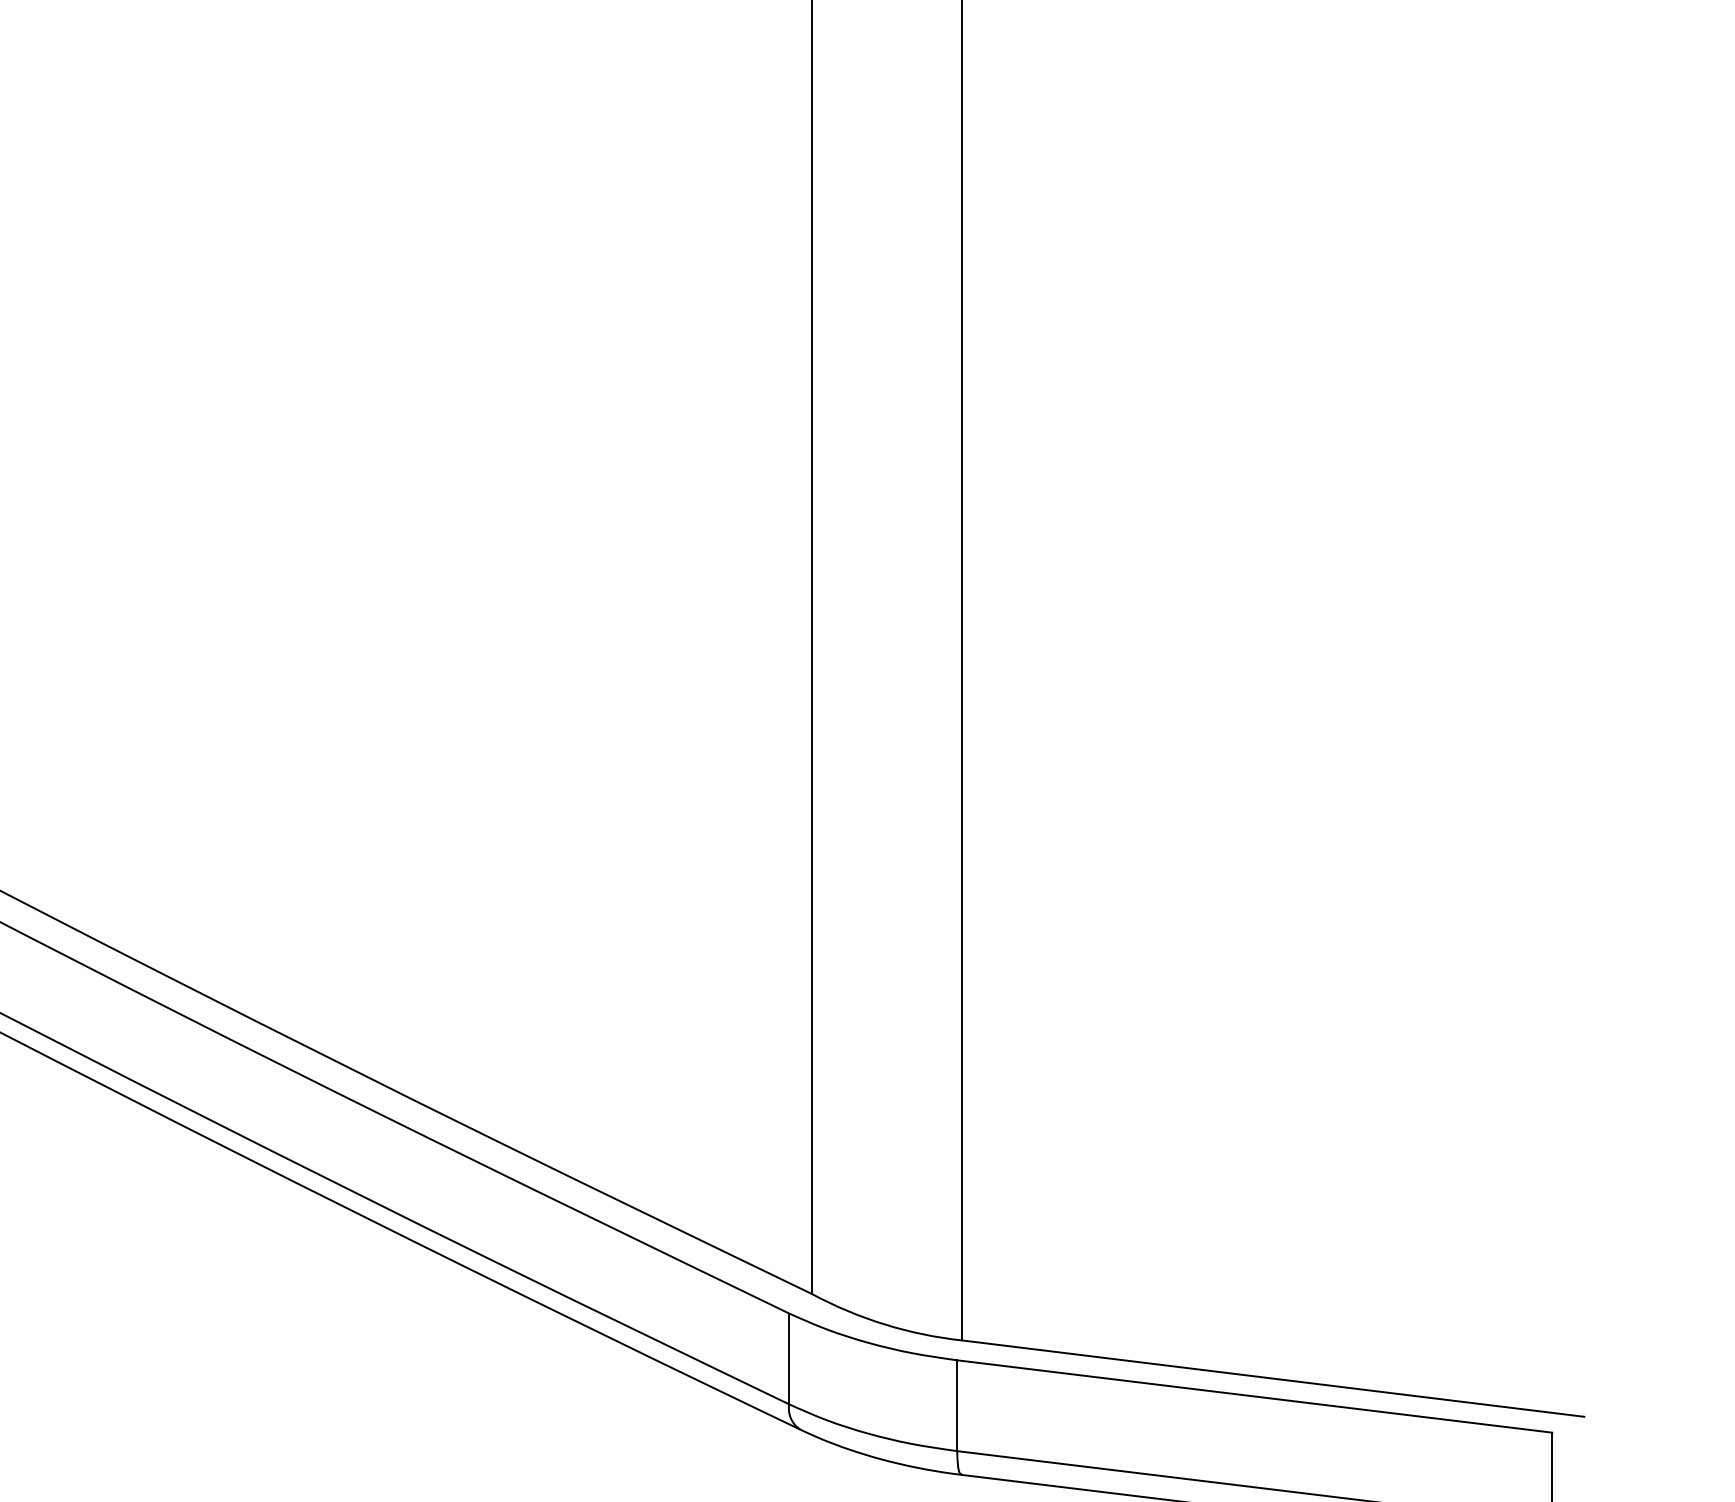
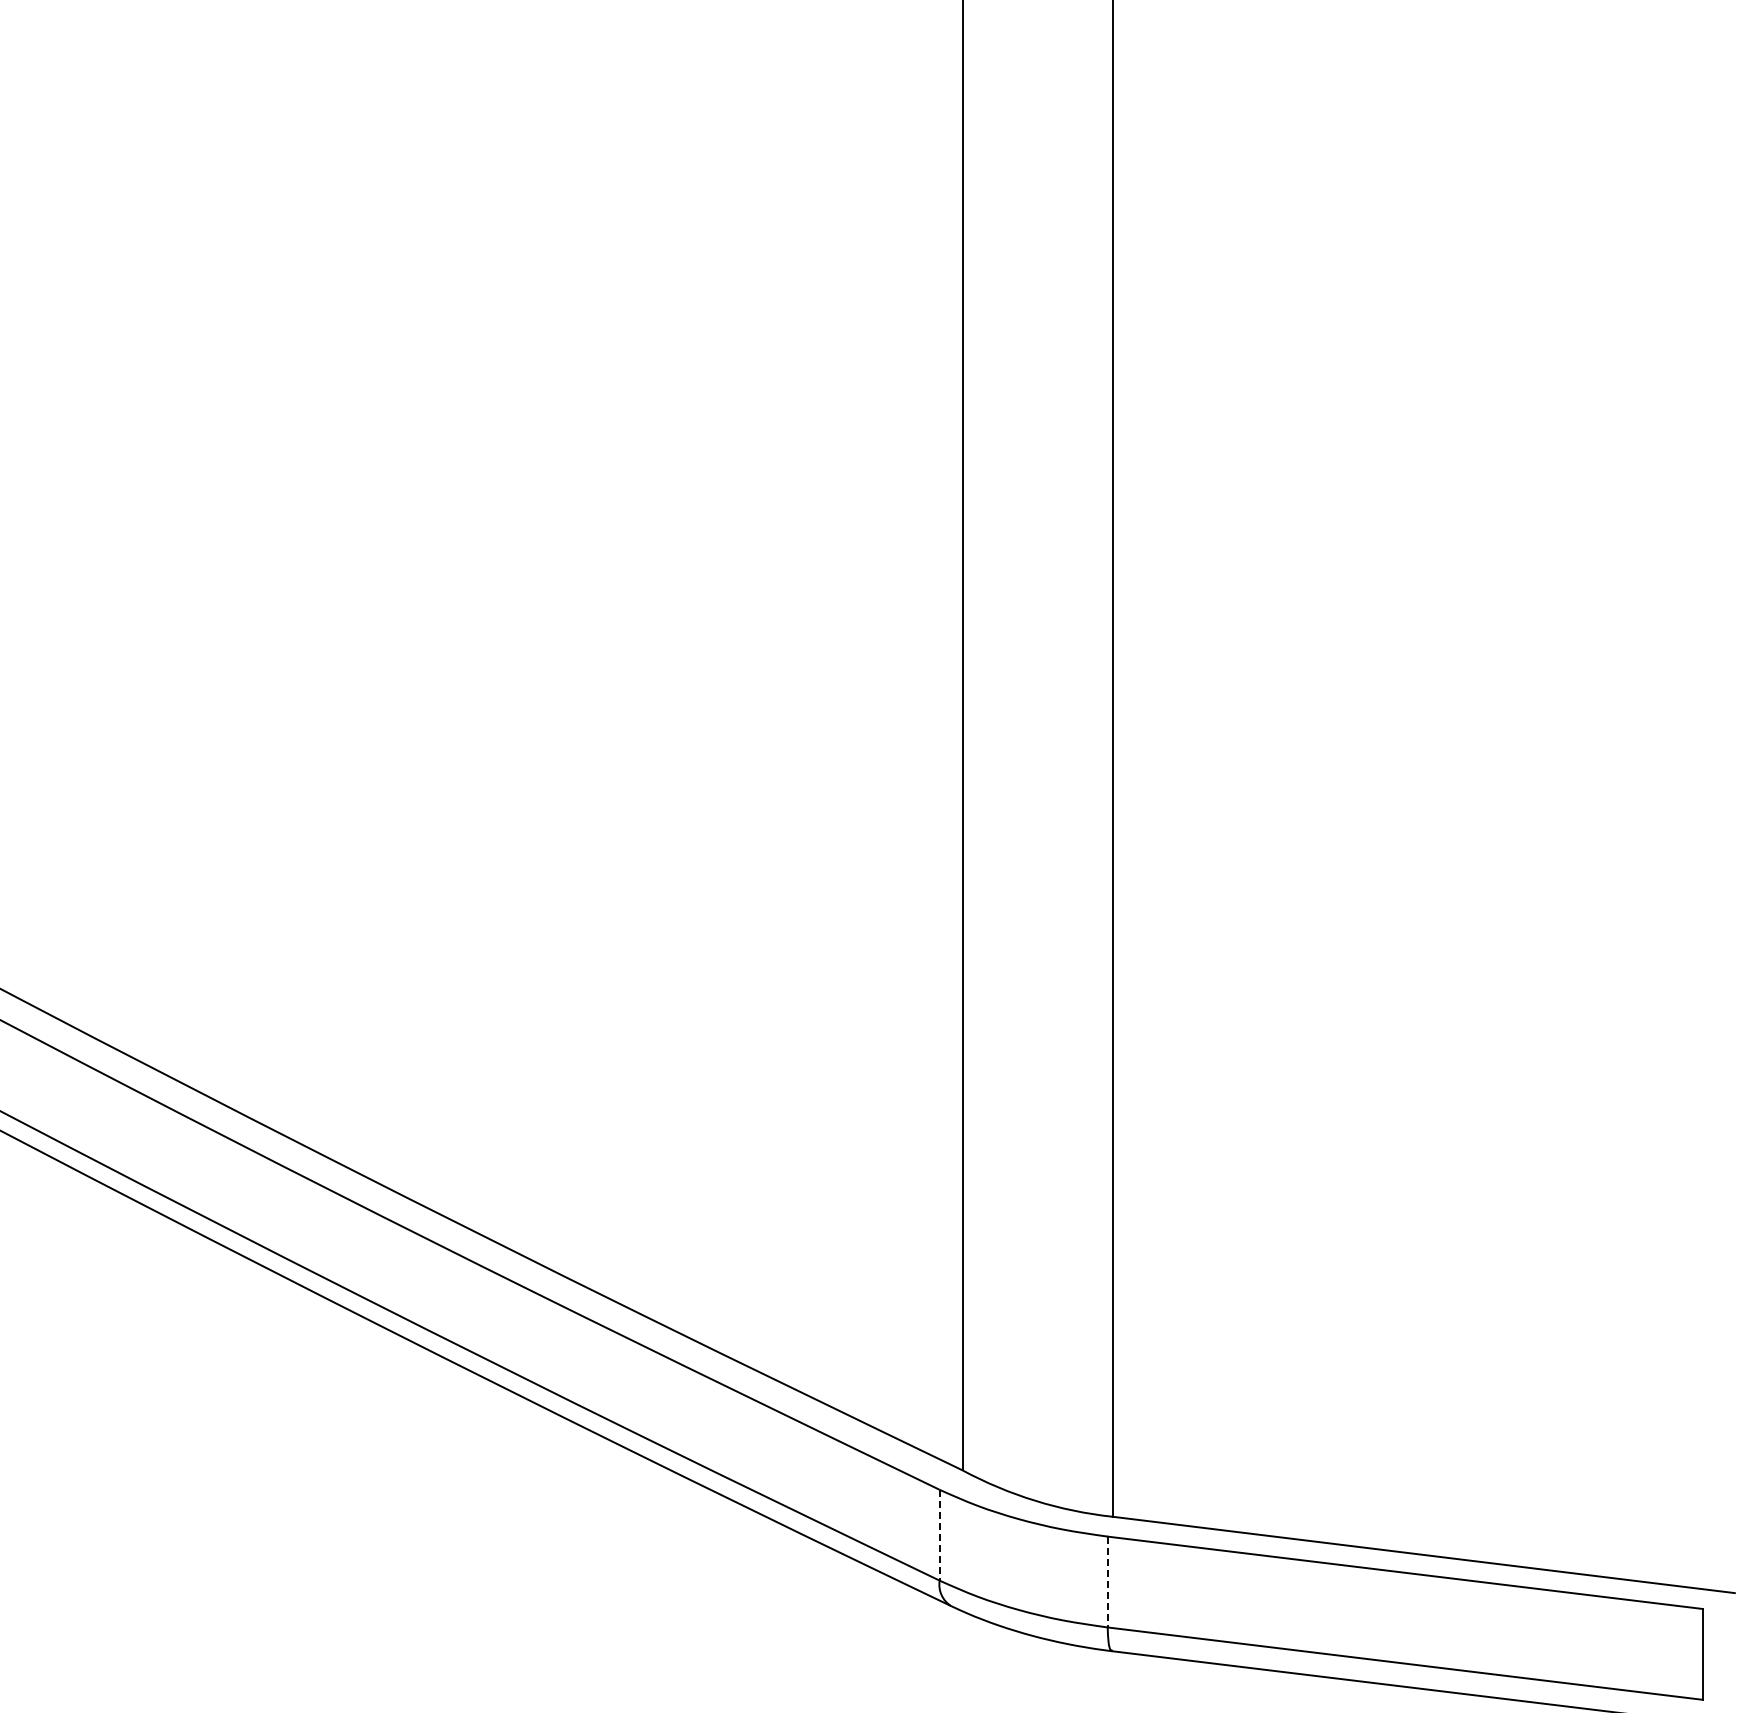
line: (788, 1359) -> (939, 1535), solid -> dashed
line: (956, 1406) -> (1107, 1582), solid -> dashed

